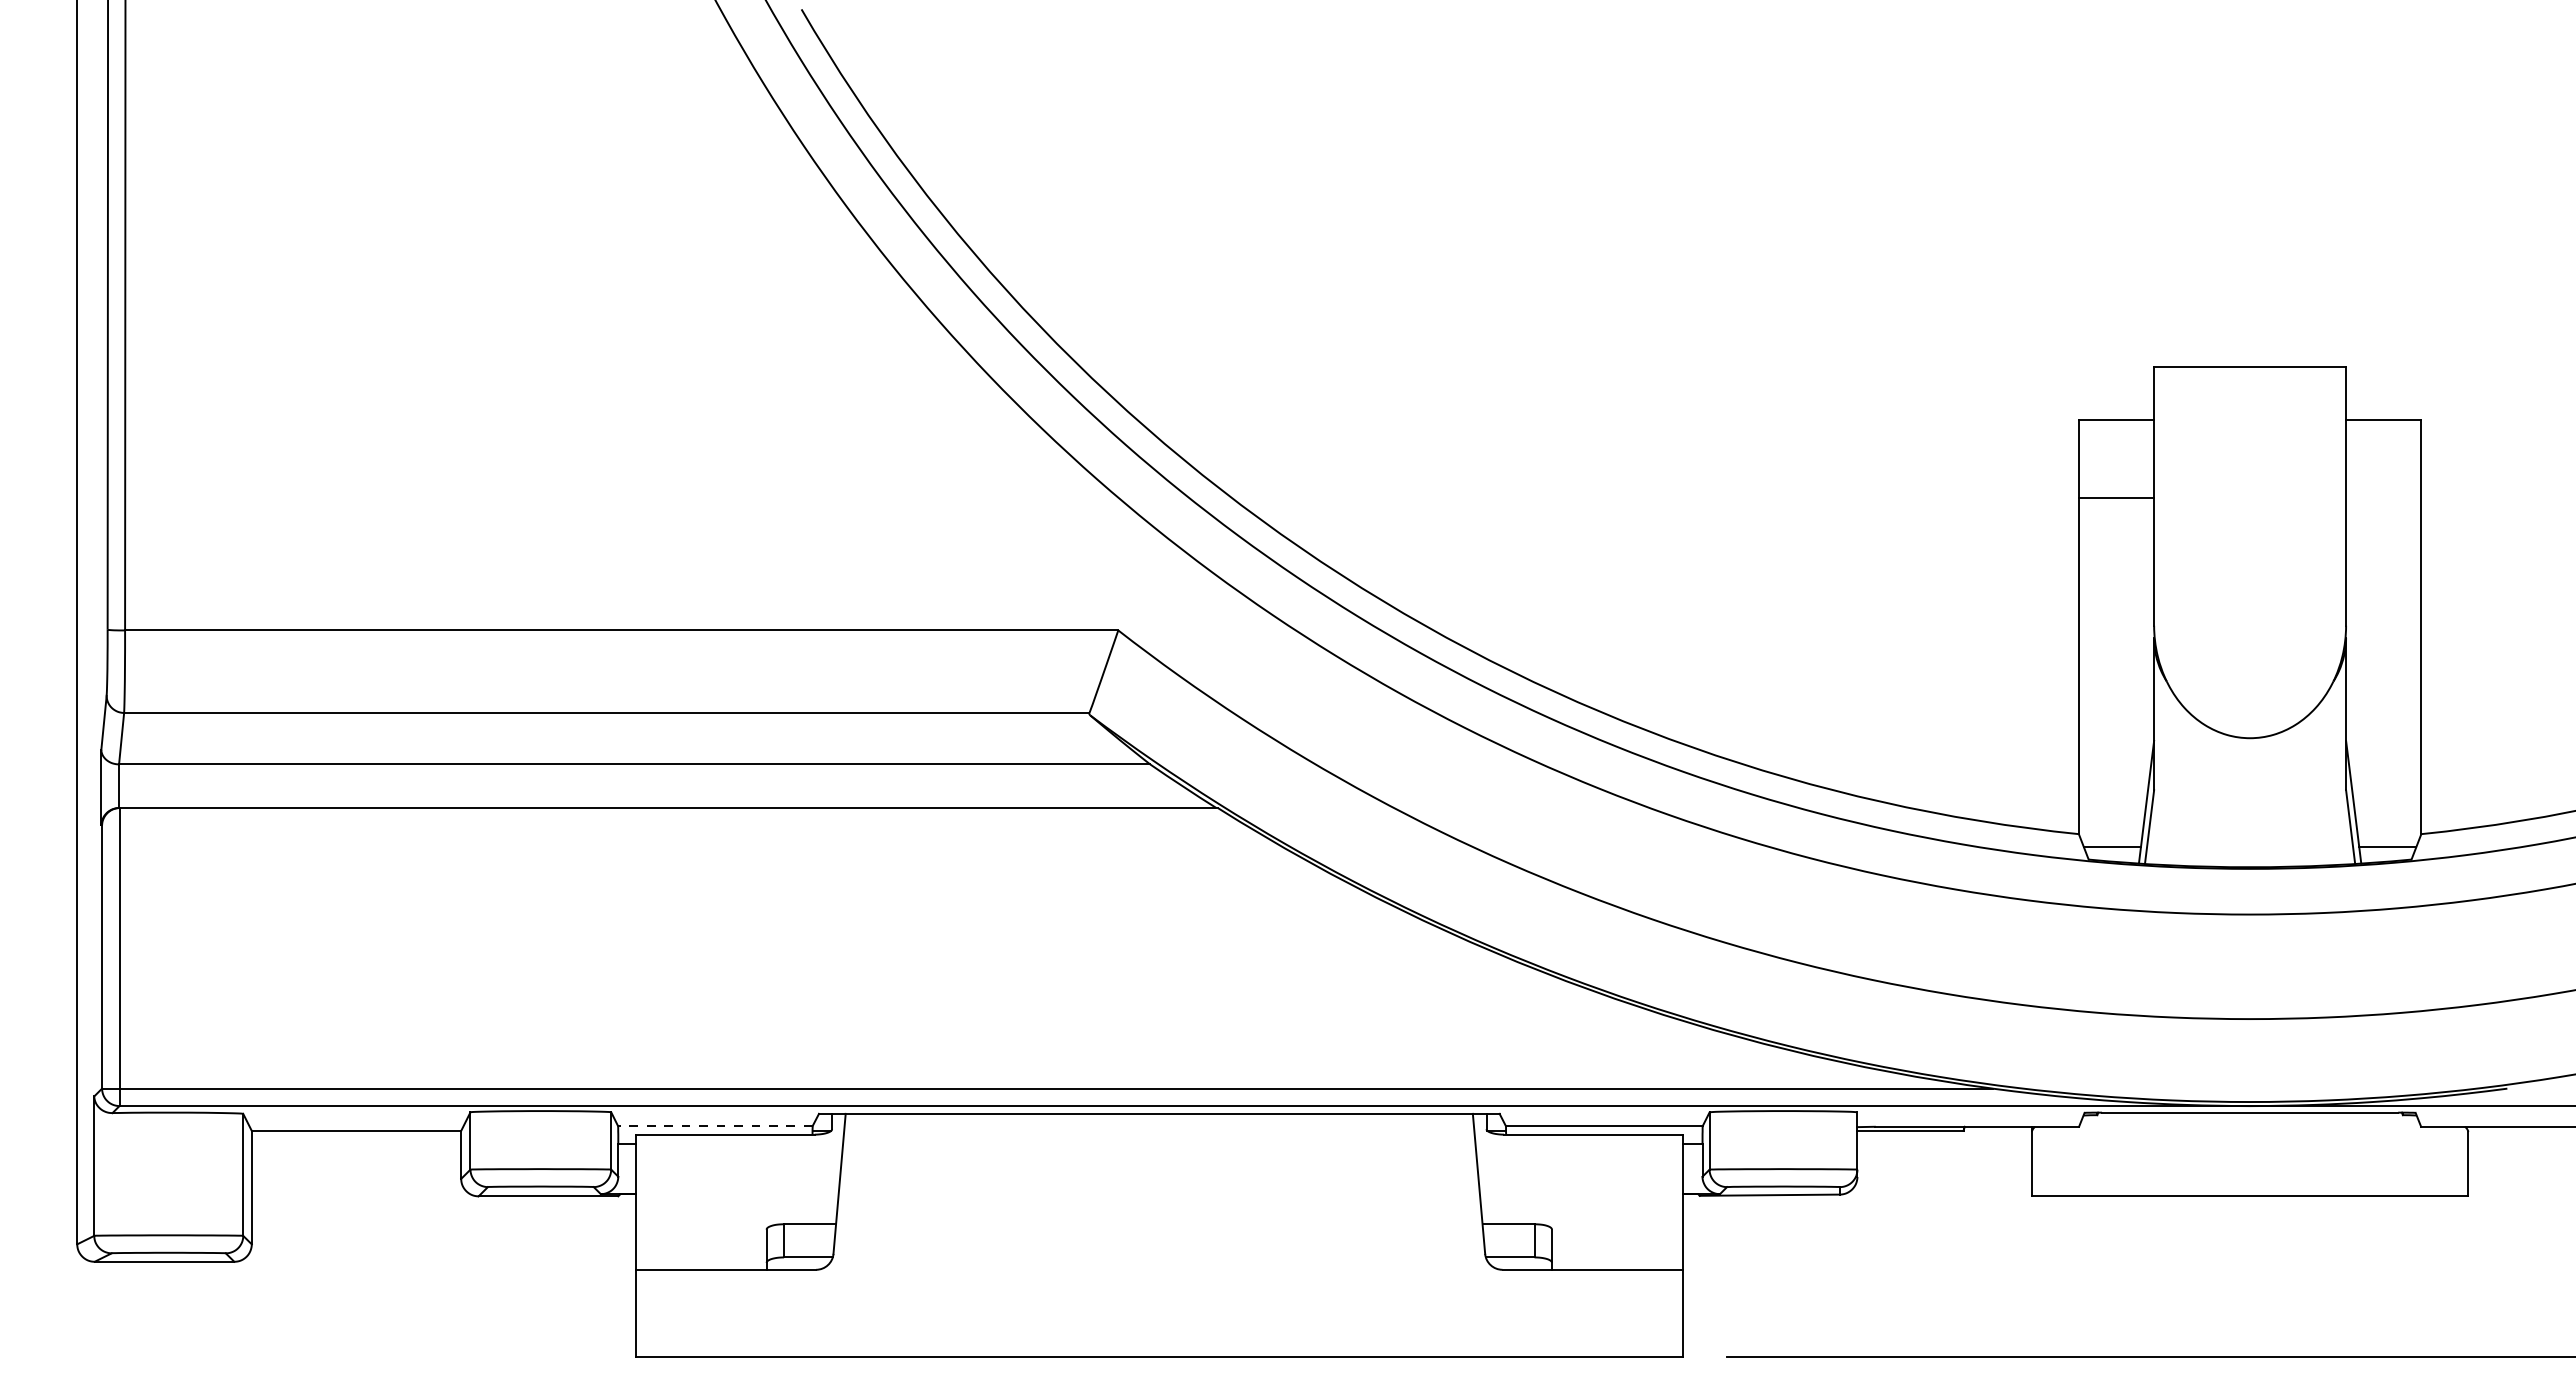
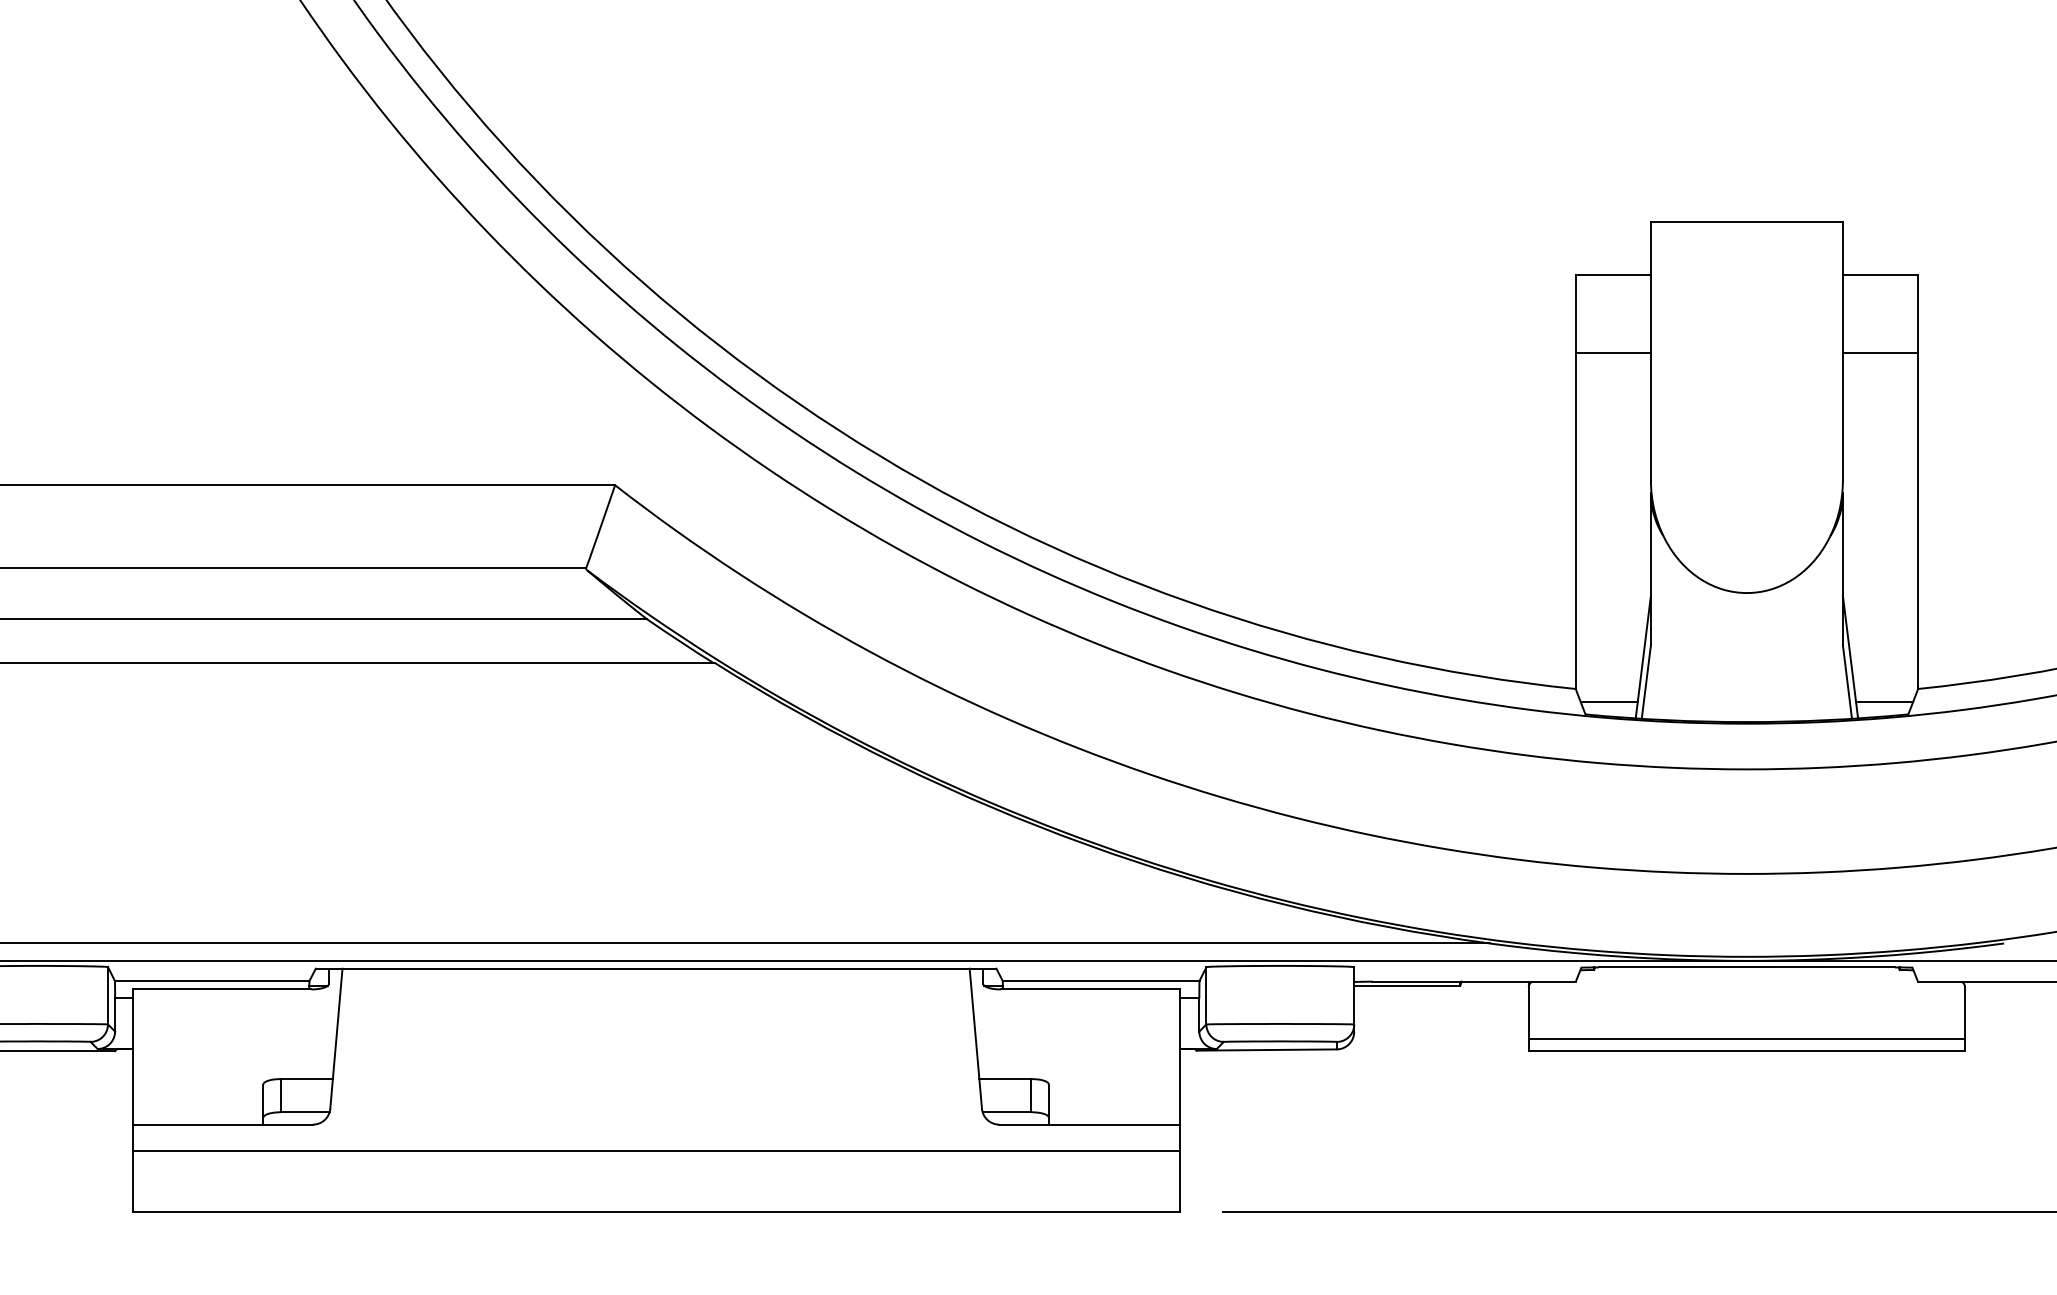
line: (2383, 498) -> (1880, 353), added
line: (714, 1126) -> (211, 981), dashed -> solid
line: (2249, 1184) -> (1746, 1039), added
line: (1158, 1295) -> (655, 1150), added

